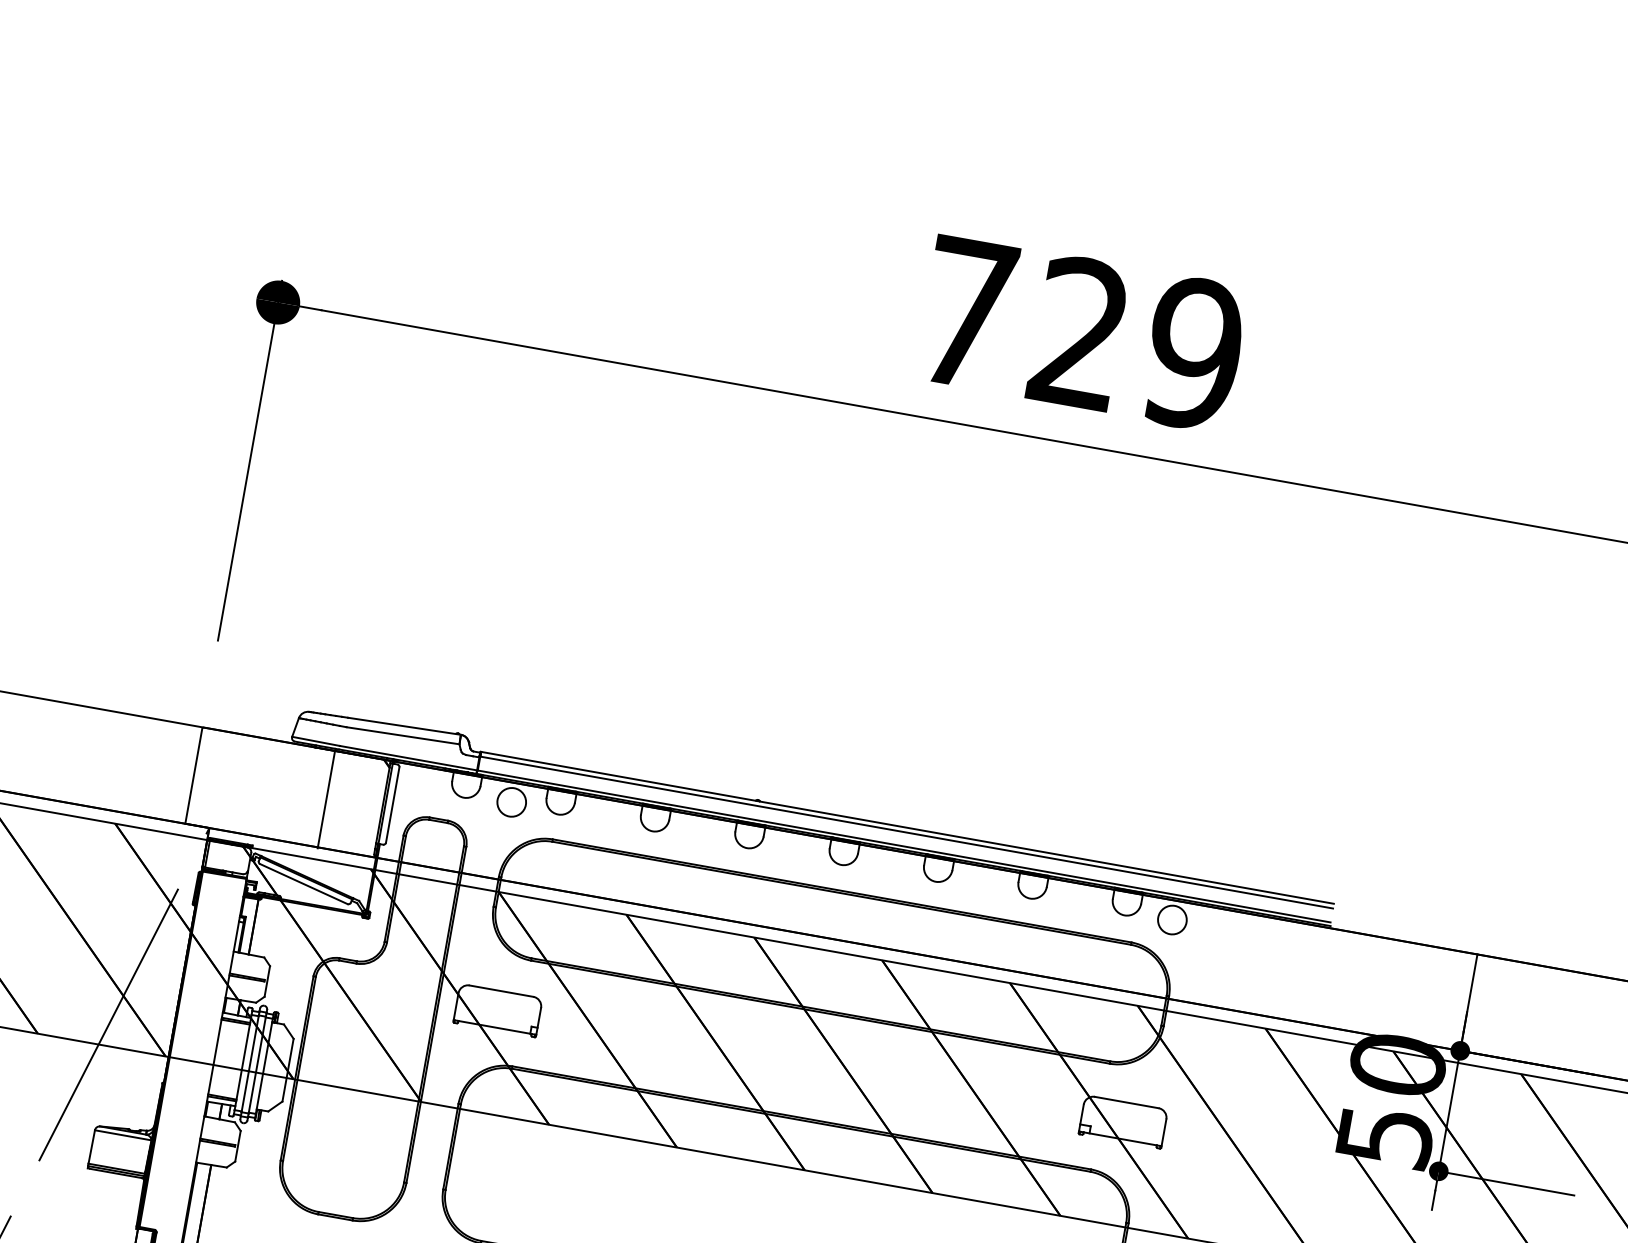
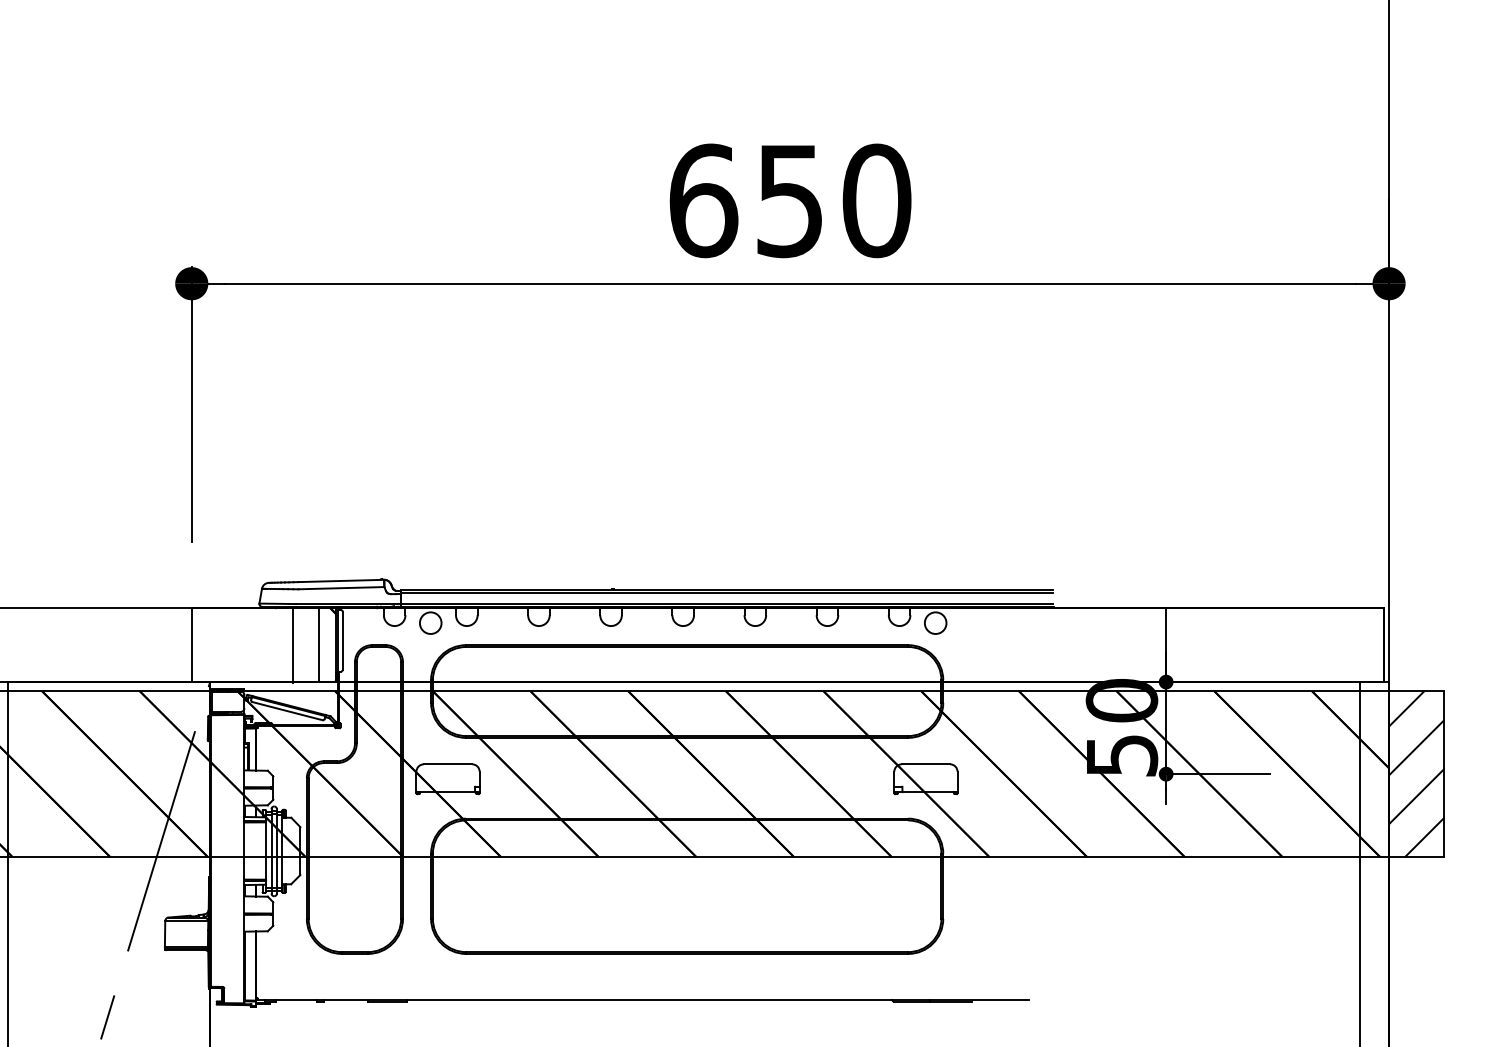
text: (1080, 333) -> (790, 200), 729 -> 650
line: (359, 805) -> (318, 645), added

